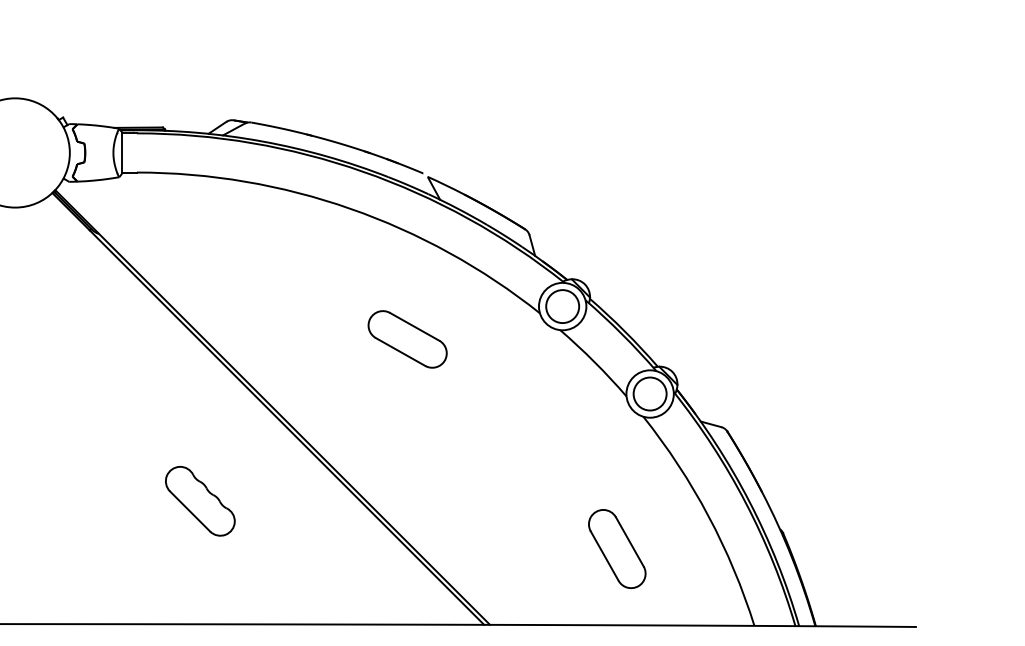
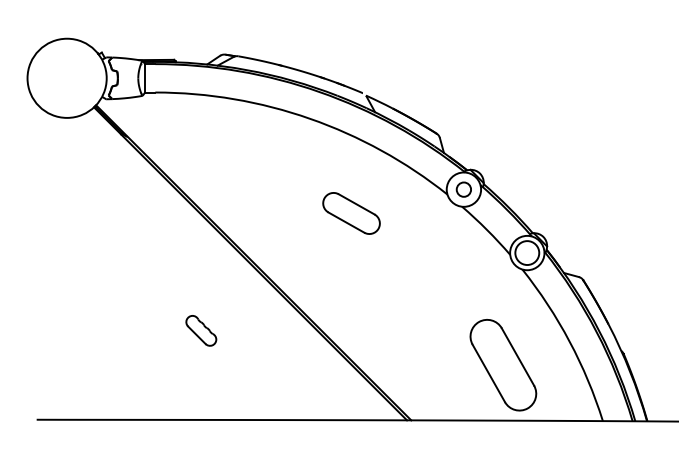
circle: (562, 306) -> (463, 189), size x0.6
part: (200, 501) -> (201, 330), size x0.6
part: (617, 549) -> (503, 365), size x1.6

